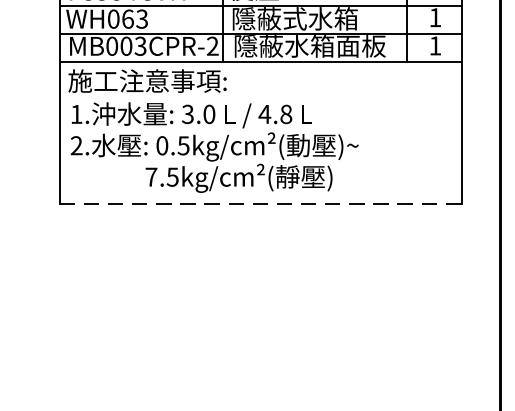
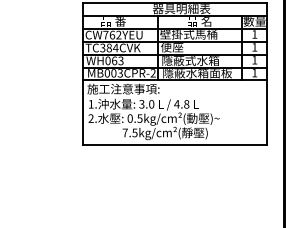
line: (261, 204) -> (175, 145), dashed -> solid

